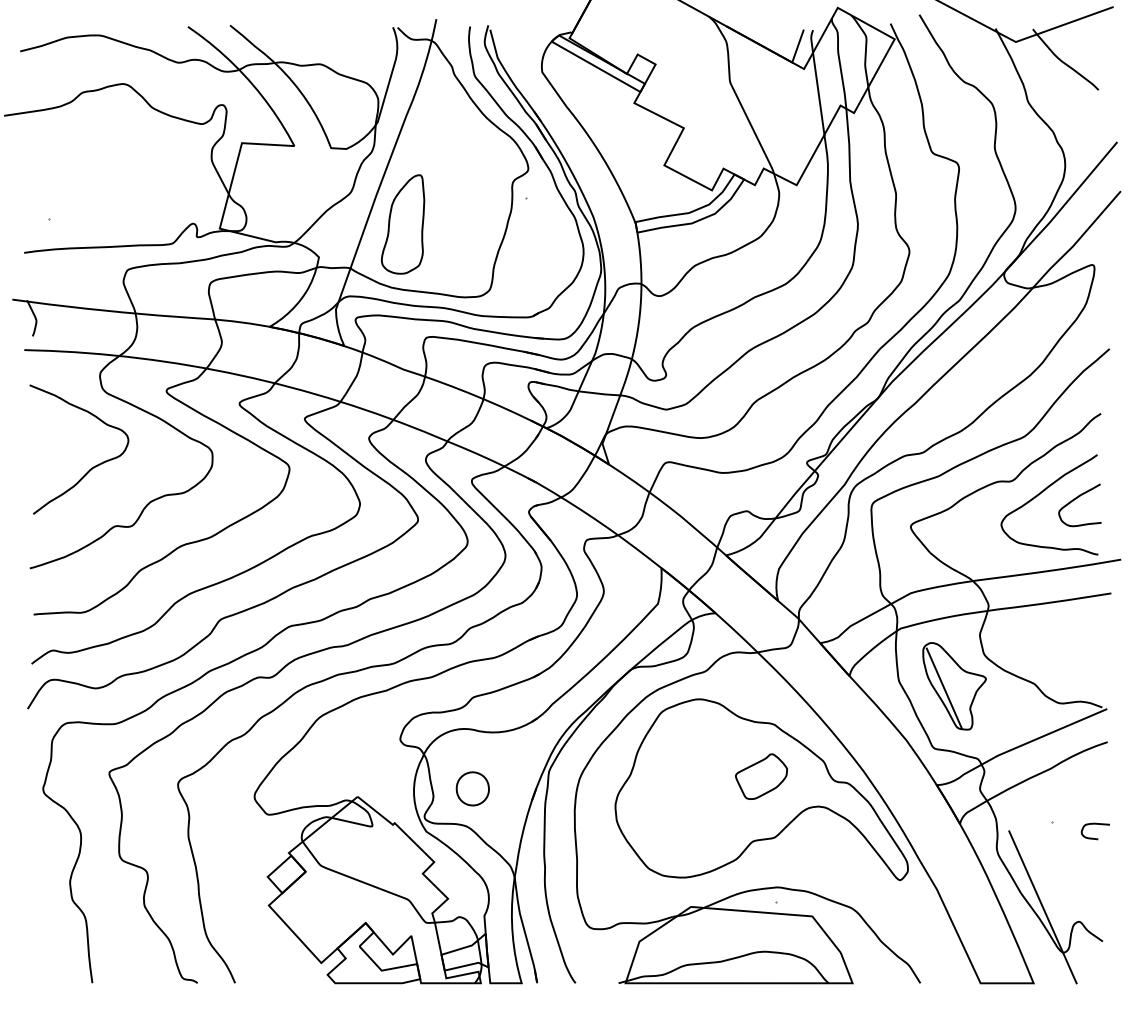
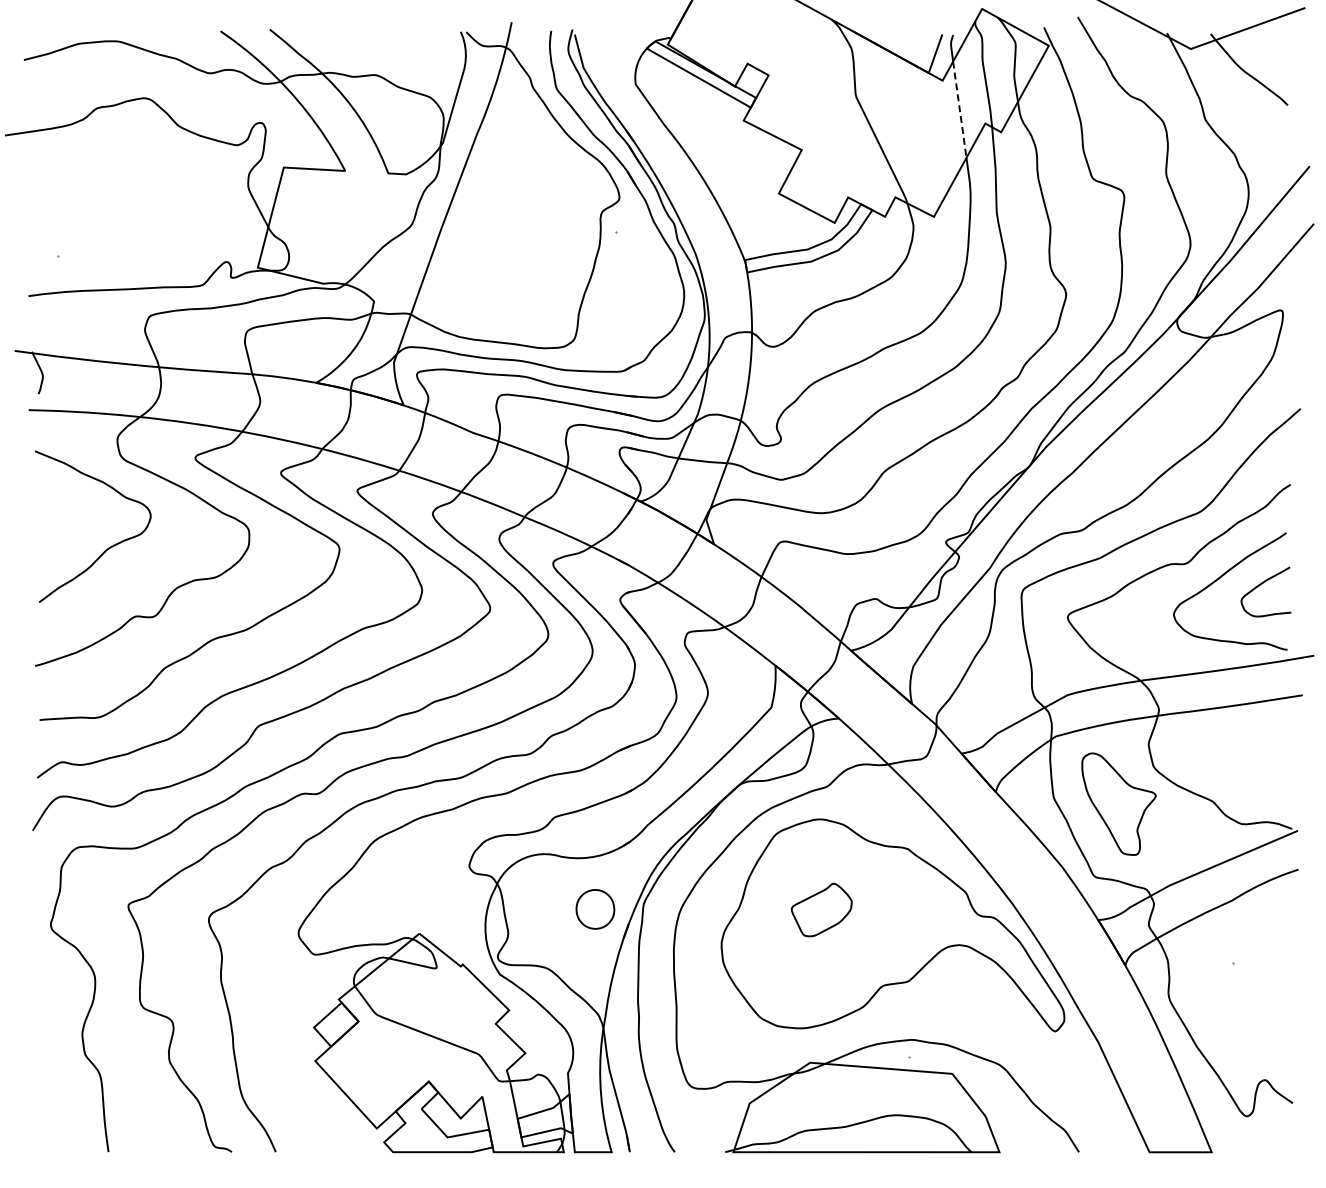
line: (818, 93) -> (959, 109), solid -> dashed
part: (402, 224) -> (472, 262), removed
line: (943, 688) -> (1106, 806), removed
part: (761, 776) -> (821, 909), moved
part: (472, 788) -> (595, 909), moved
curve: (1095, 824) -> (1284, 966), removed
line: (1042, 907) -> (1222, 1063), removed

